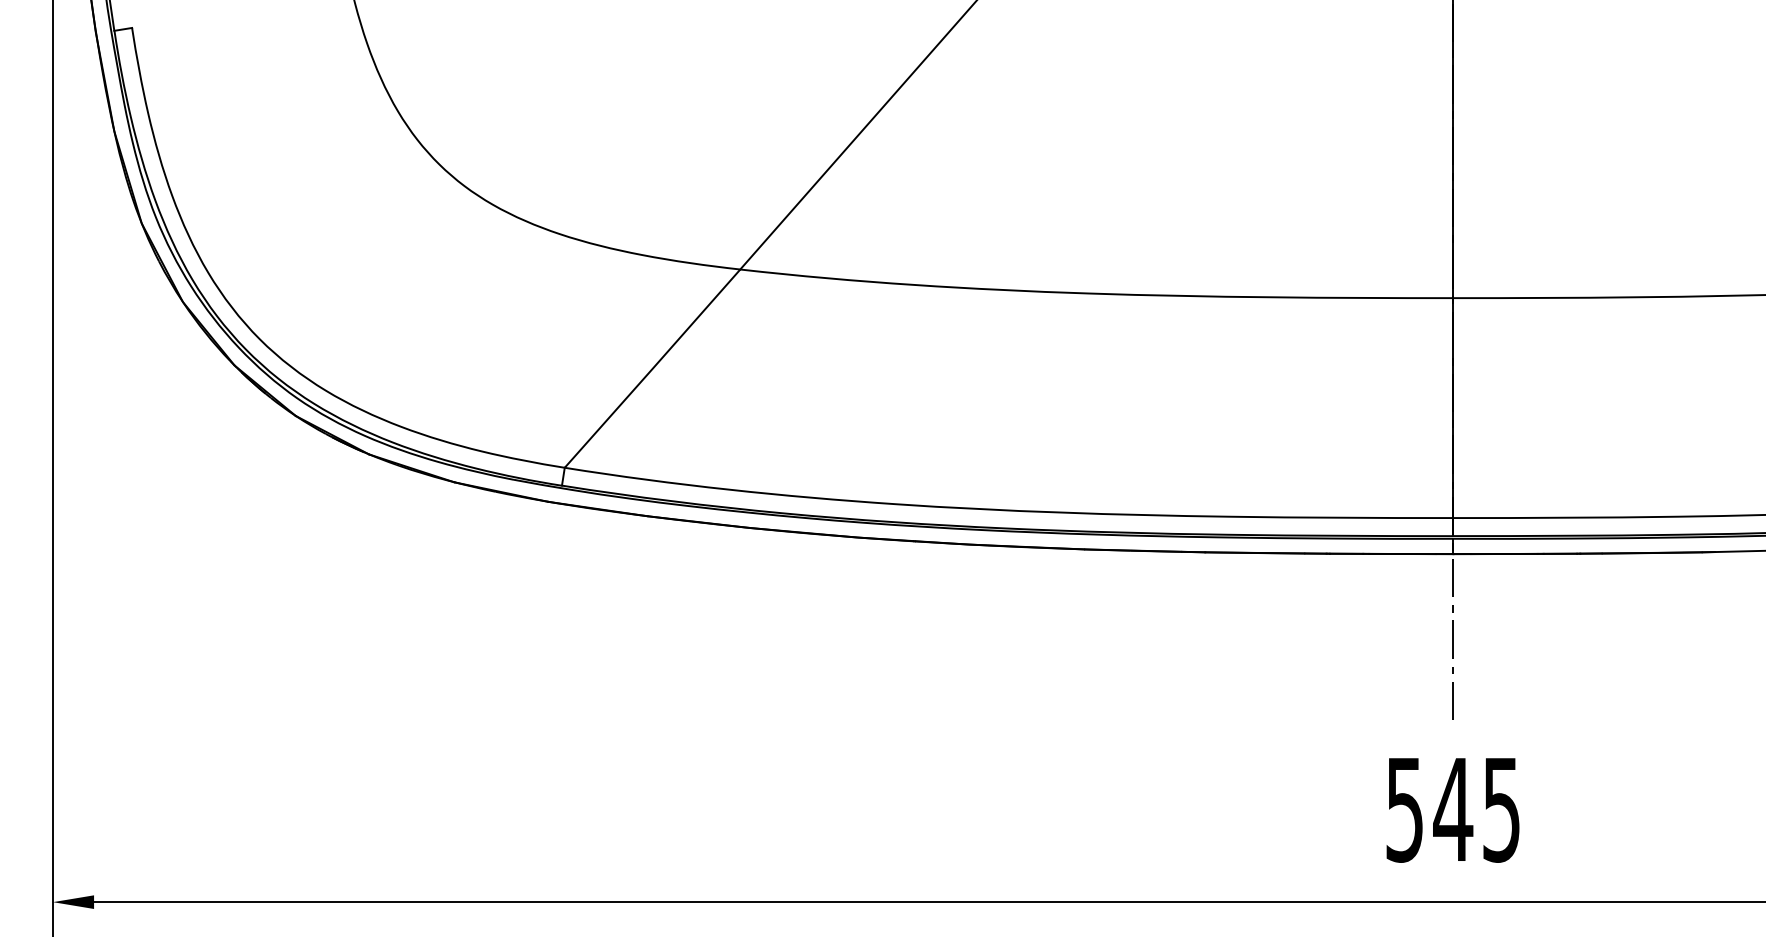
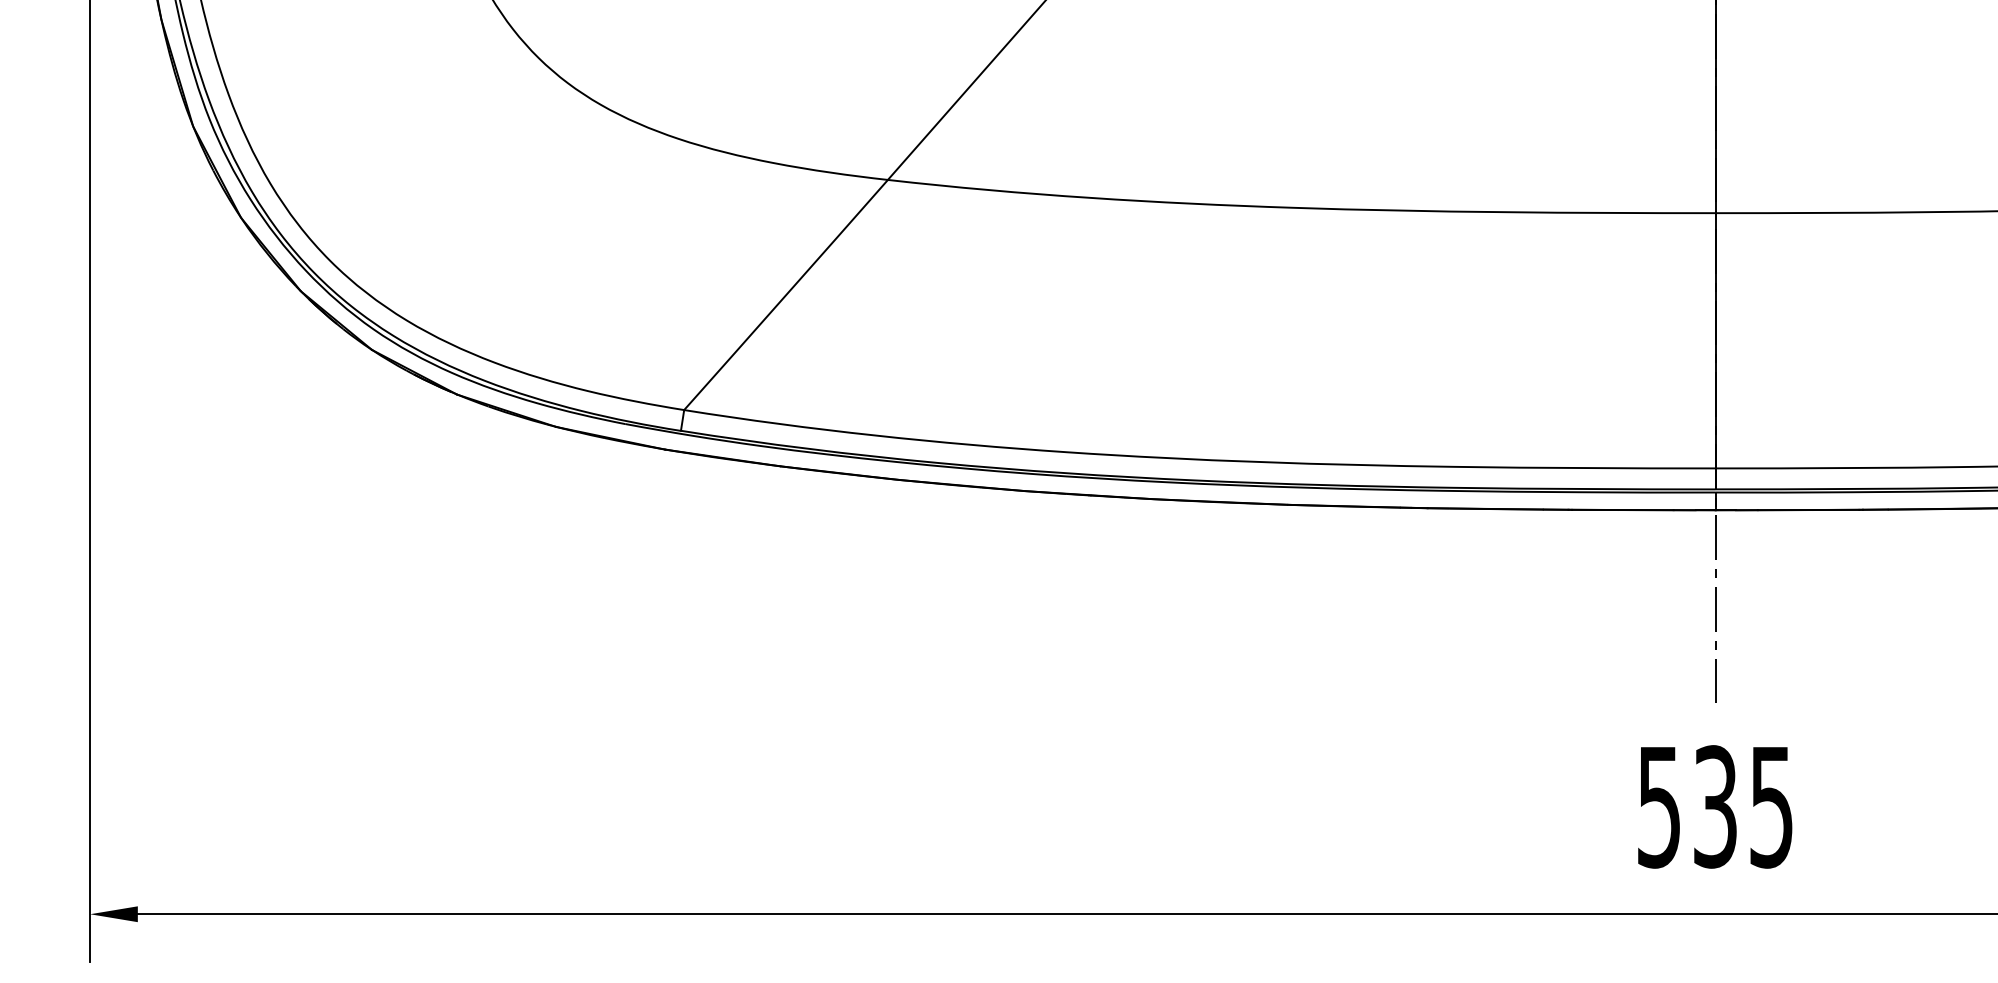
text: (1453, 809) -> (1715, 806), 545 -> 535

